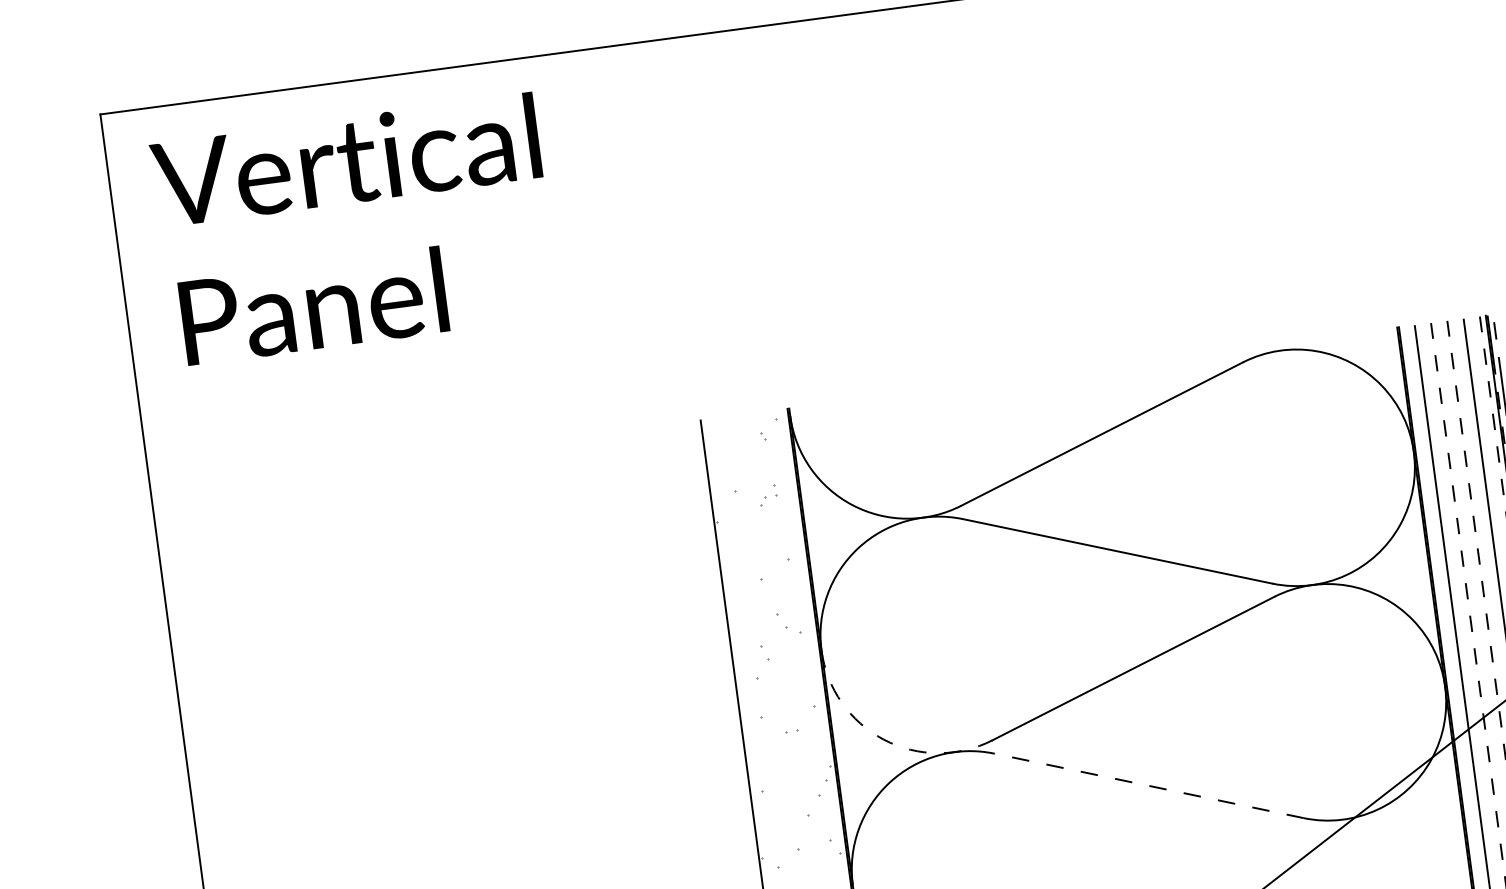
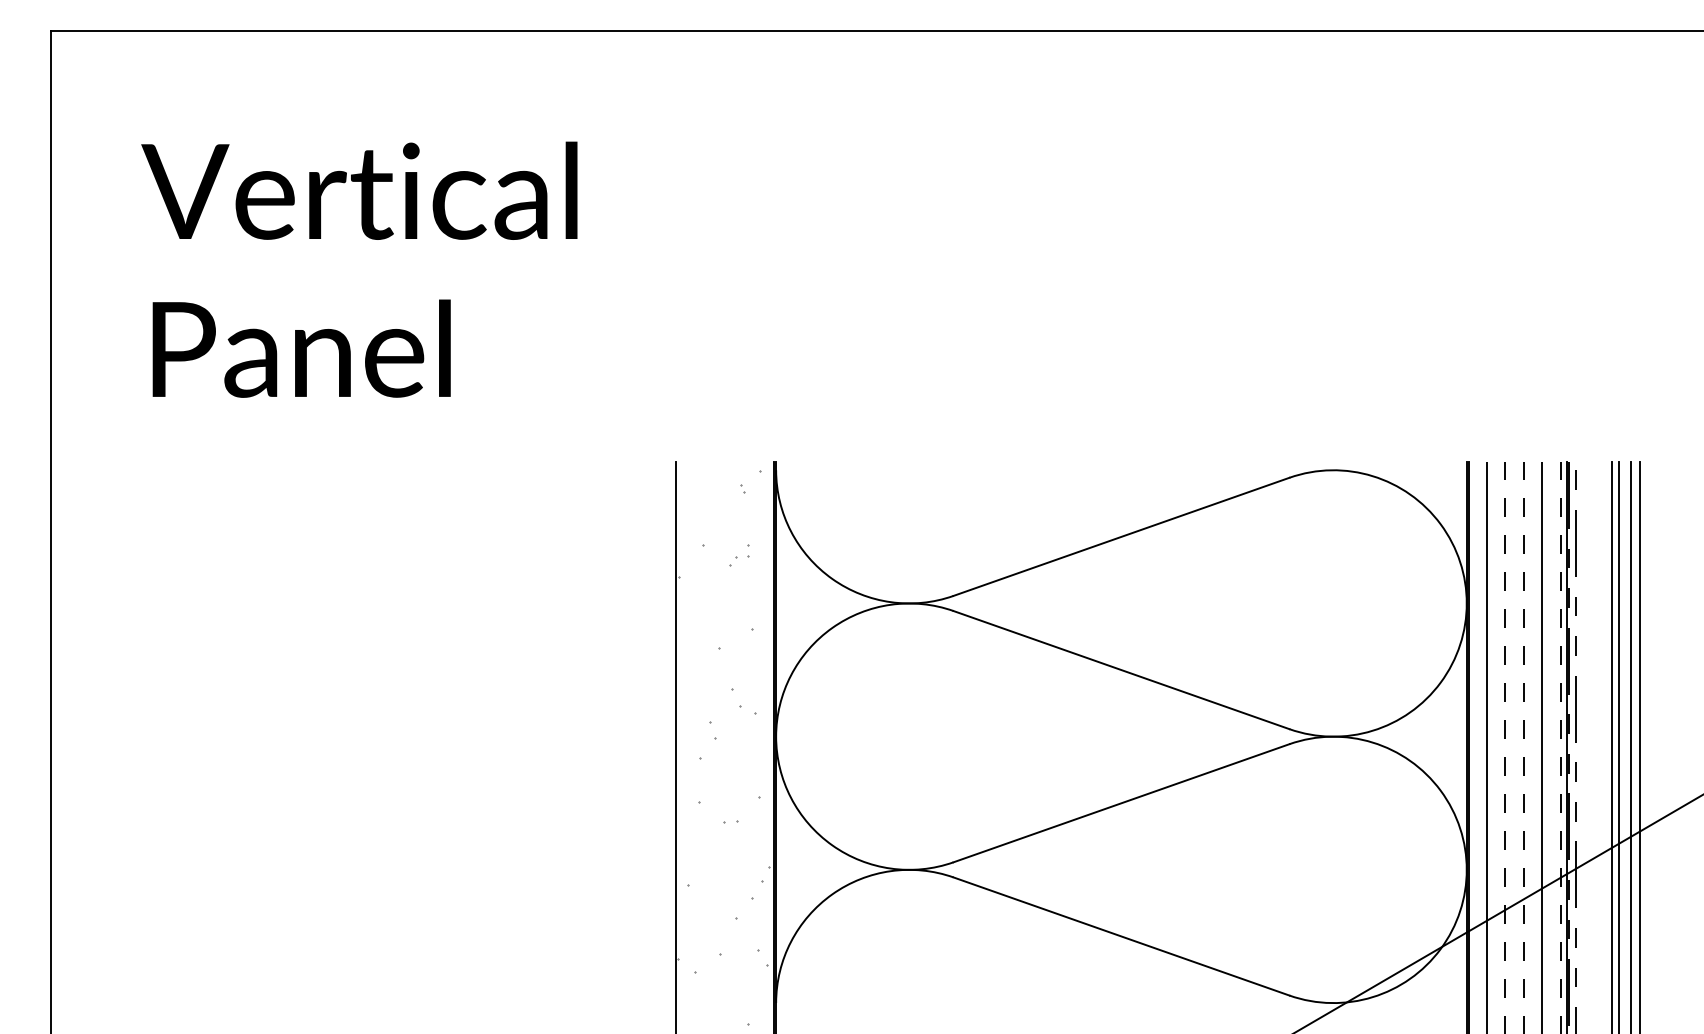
text: (355, 229) -> (359, 269), moved
arc: (883, 739) -> (832, 845), dashed -> solid
line: (1148, 786) -> (1120, 936), dashed -> solid

